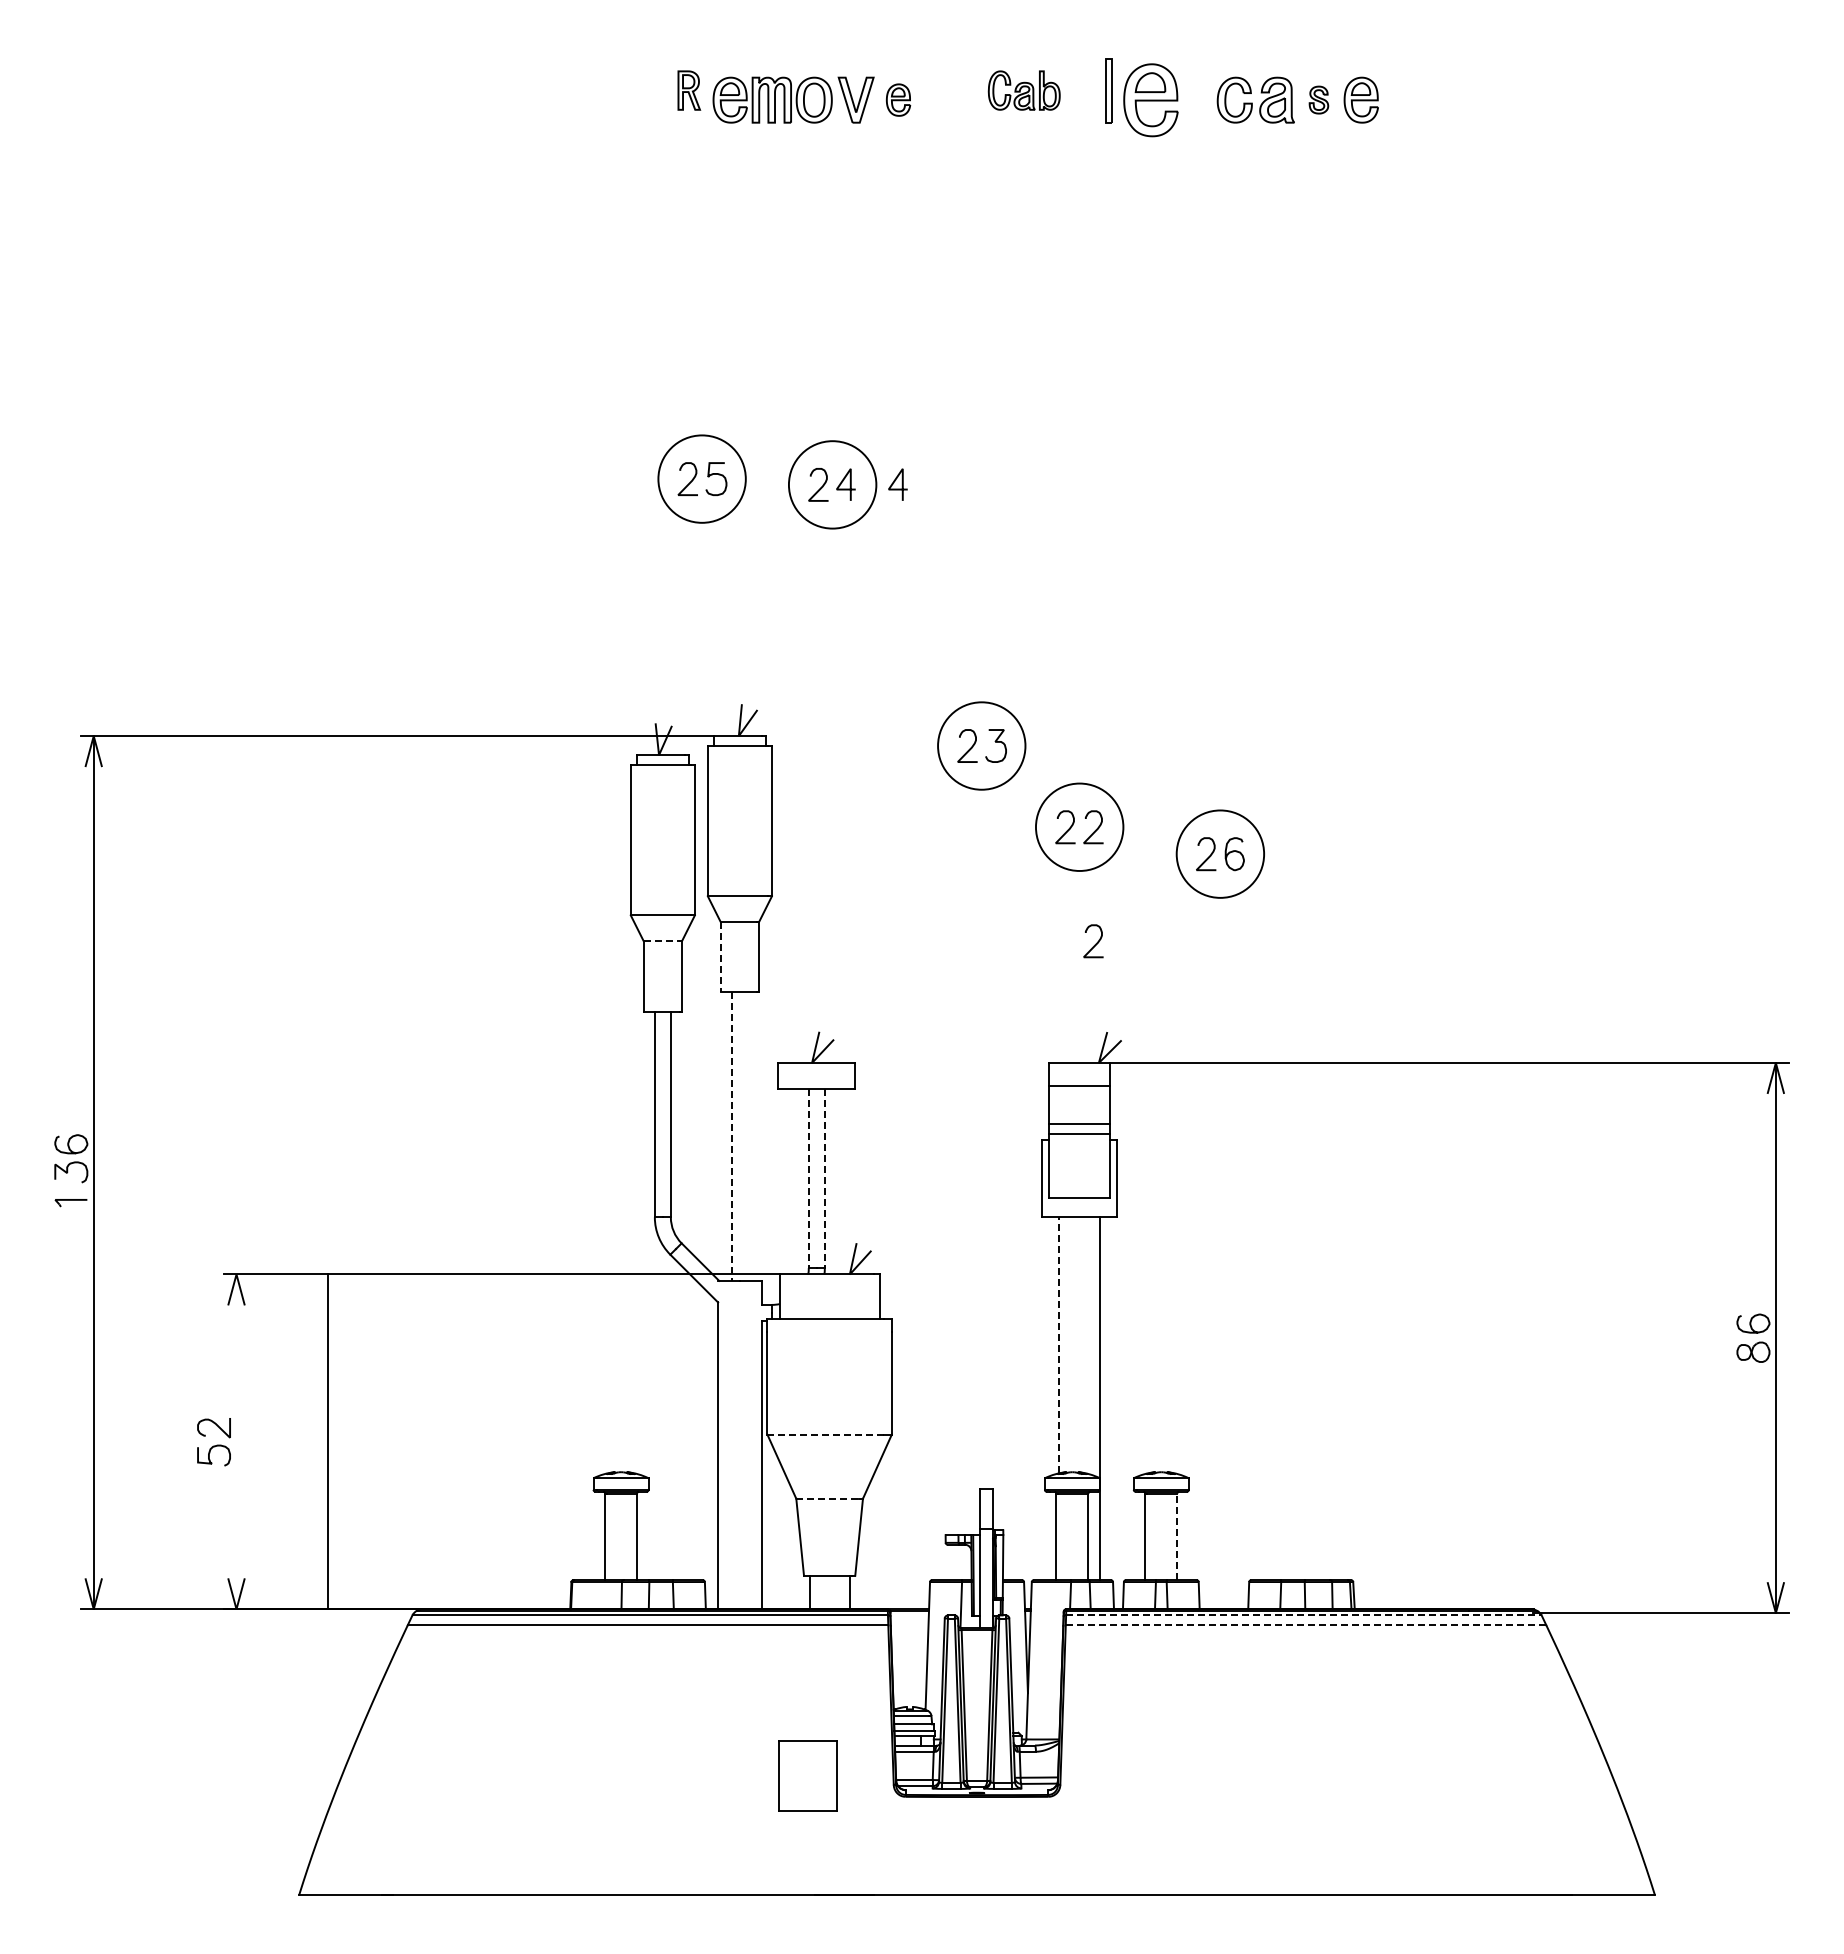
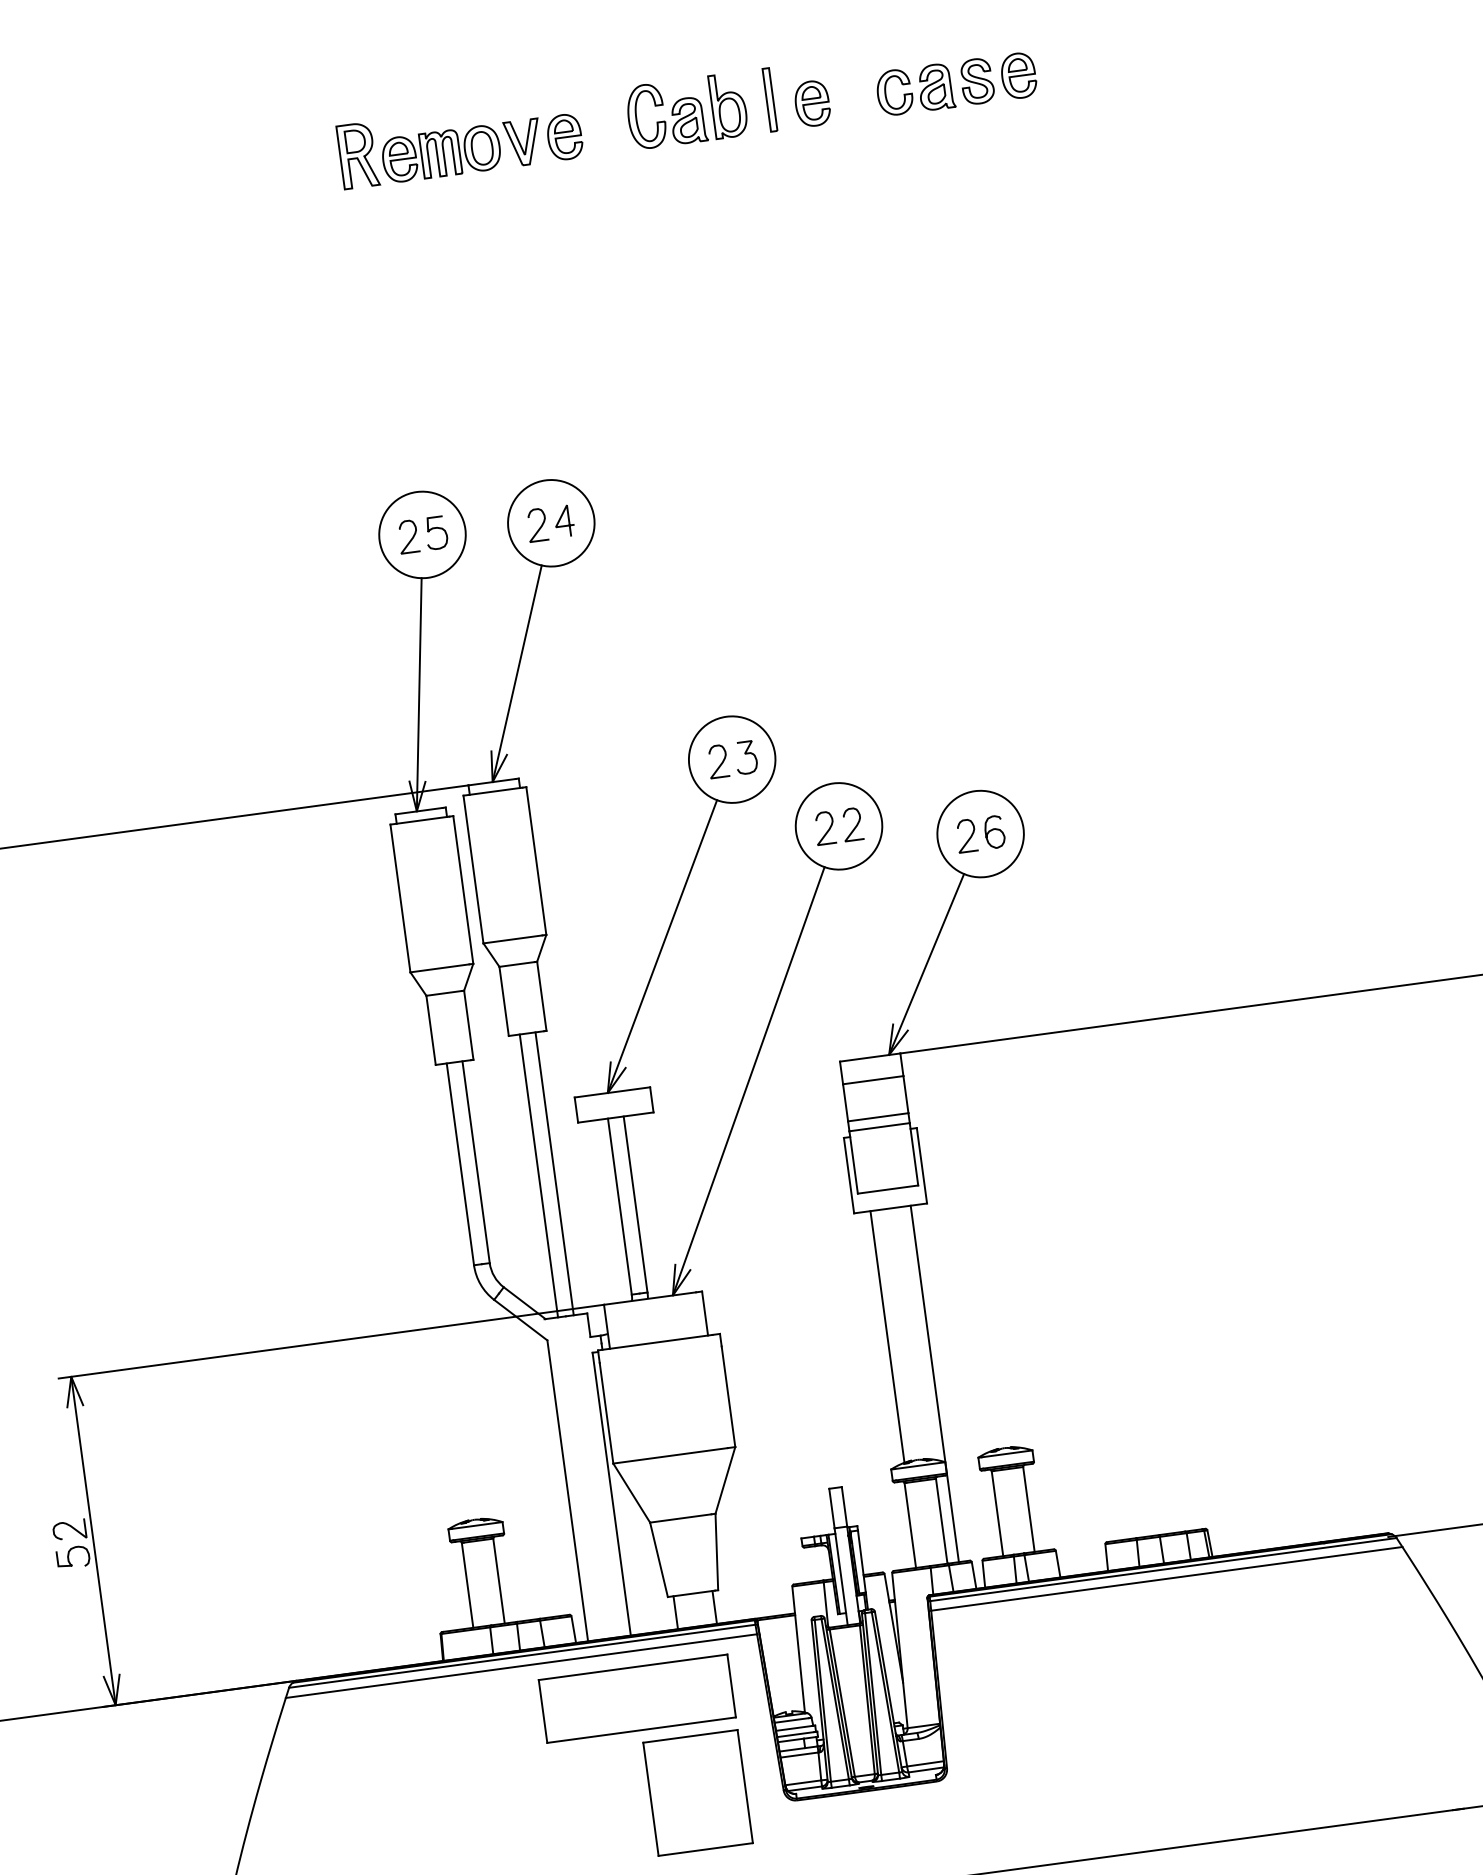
part: (689, 90) -> (358, 155), size x1.67
part: (1024, 90) -> (687, 110), size x1.67
part: (898, 99) -> (564, 136), size x1.43
part: (1150, 99) -> (811, 103), size x0.62
part: (1318, 99) -> (976, 80), size x1.67
line: (895, 481) -> (612, 511), removed
line: (777, 630) -> (516, 673), added
line: (677, 638) -> (419, 694), added
line: (886, 923) -> (662, 946), added
line: (662, 941) -> (444, 993), dashed -> solid
curve: (1095, 943) -> (869, 938), removed
line: (720, 957) -> (503, 1001), dashed -> solid
line: (1148, 976) -> (926, 963), added
line: (954, 1070) -> (748, 1081), added
line: (747, 1136) -> (554, 1173), added
line: (731, 1137) -> (538, 1176), dashed -> solid
line: (808, 1178) -> (619, 1206), dashed -> solid
line: (824, 1178) -> (635, 1204), dashed -> solid
line: (1059, 1344) -> (887, 1336), dashed -> solid
line: (826, 1434) -> (671, 1455), dashed -> solid
line: (327, 1441) -> (93, 1540), moved
line: (828, 1498) -> (681, 1518), dashed -> solid
line: (1177, 1536) -> (1029, 1509), dashed -> solid
line: (1303, 1615) -> (1163, 1569), dashed -> solid
line: (1305, 1625) -> (1166, 1579), dashed -> solid
part: (759, 1672) -> (637, 1697), added
part: (807, 1775) -> (697, 1792), size x1.67

